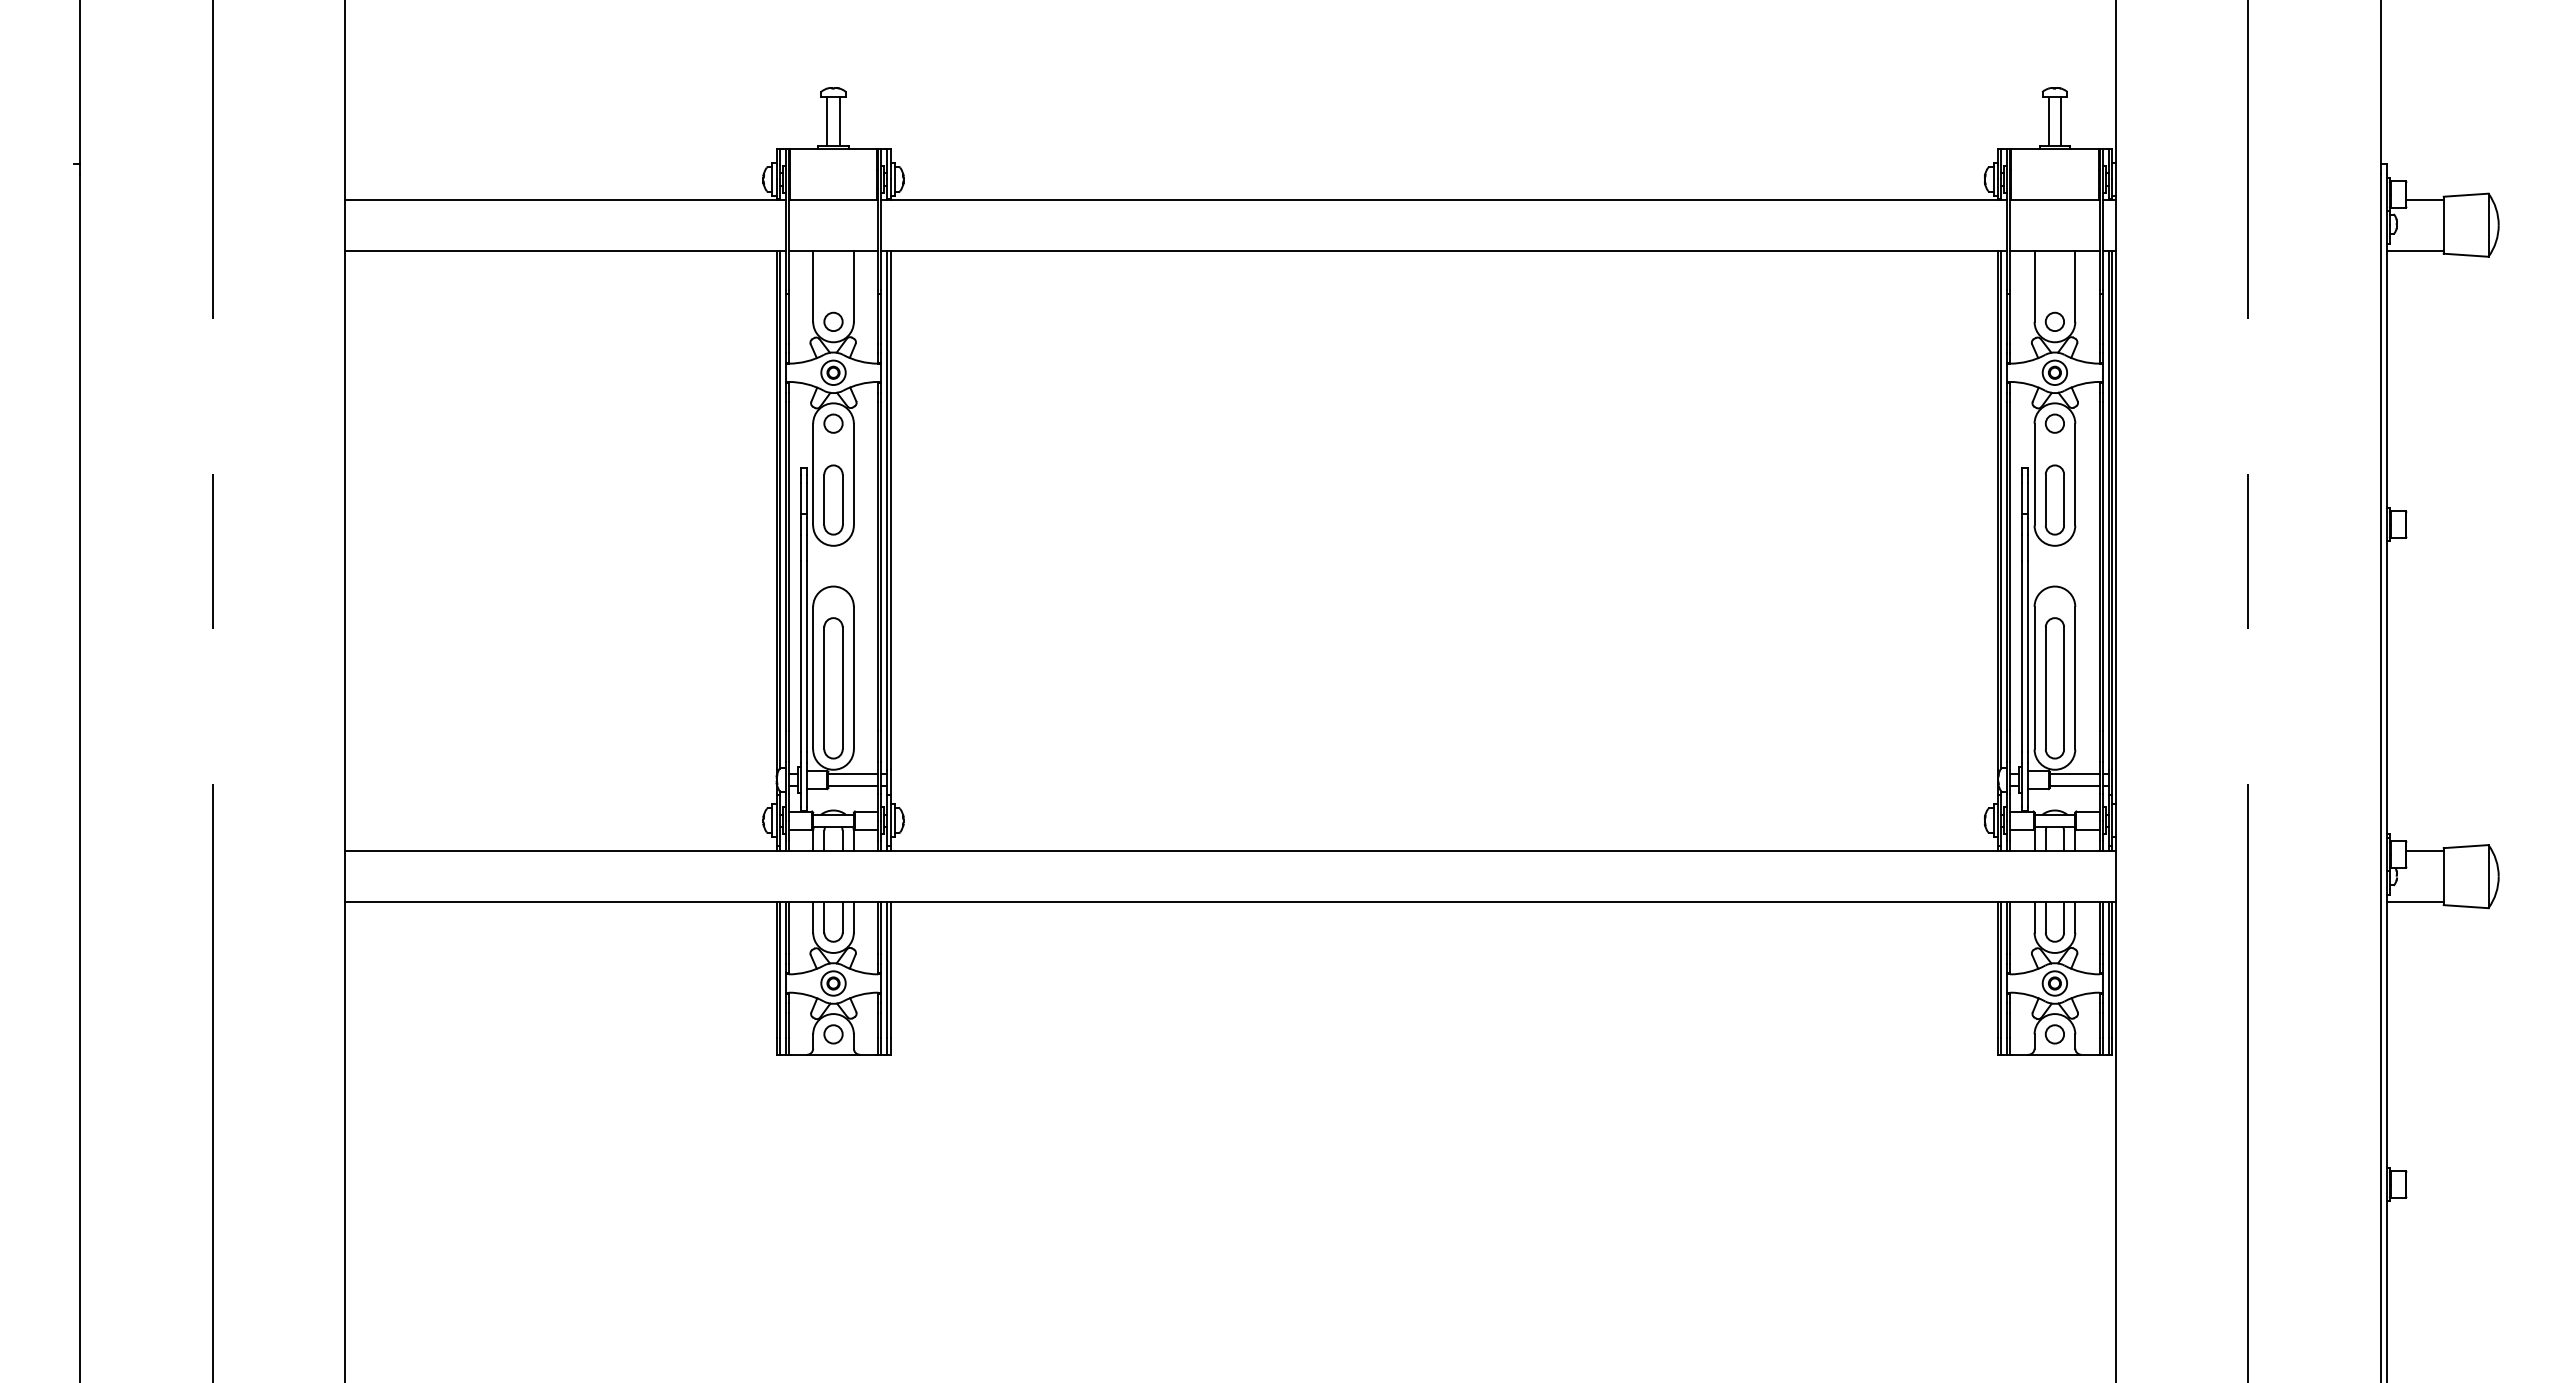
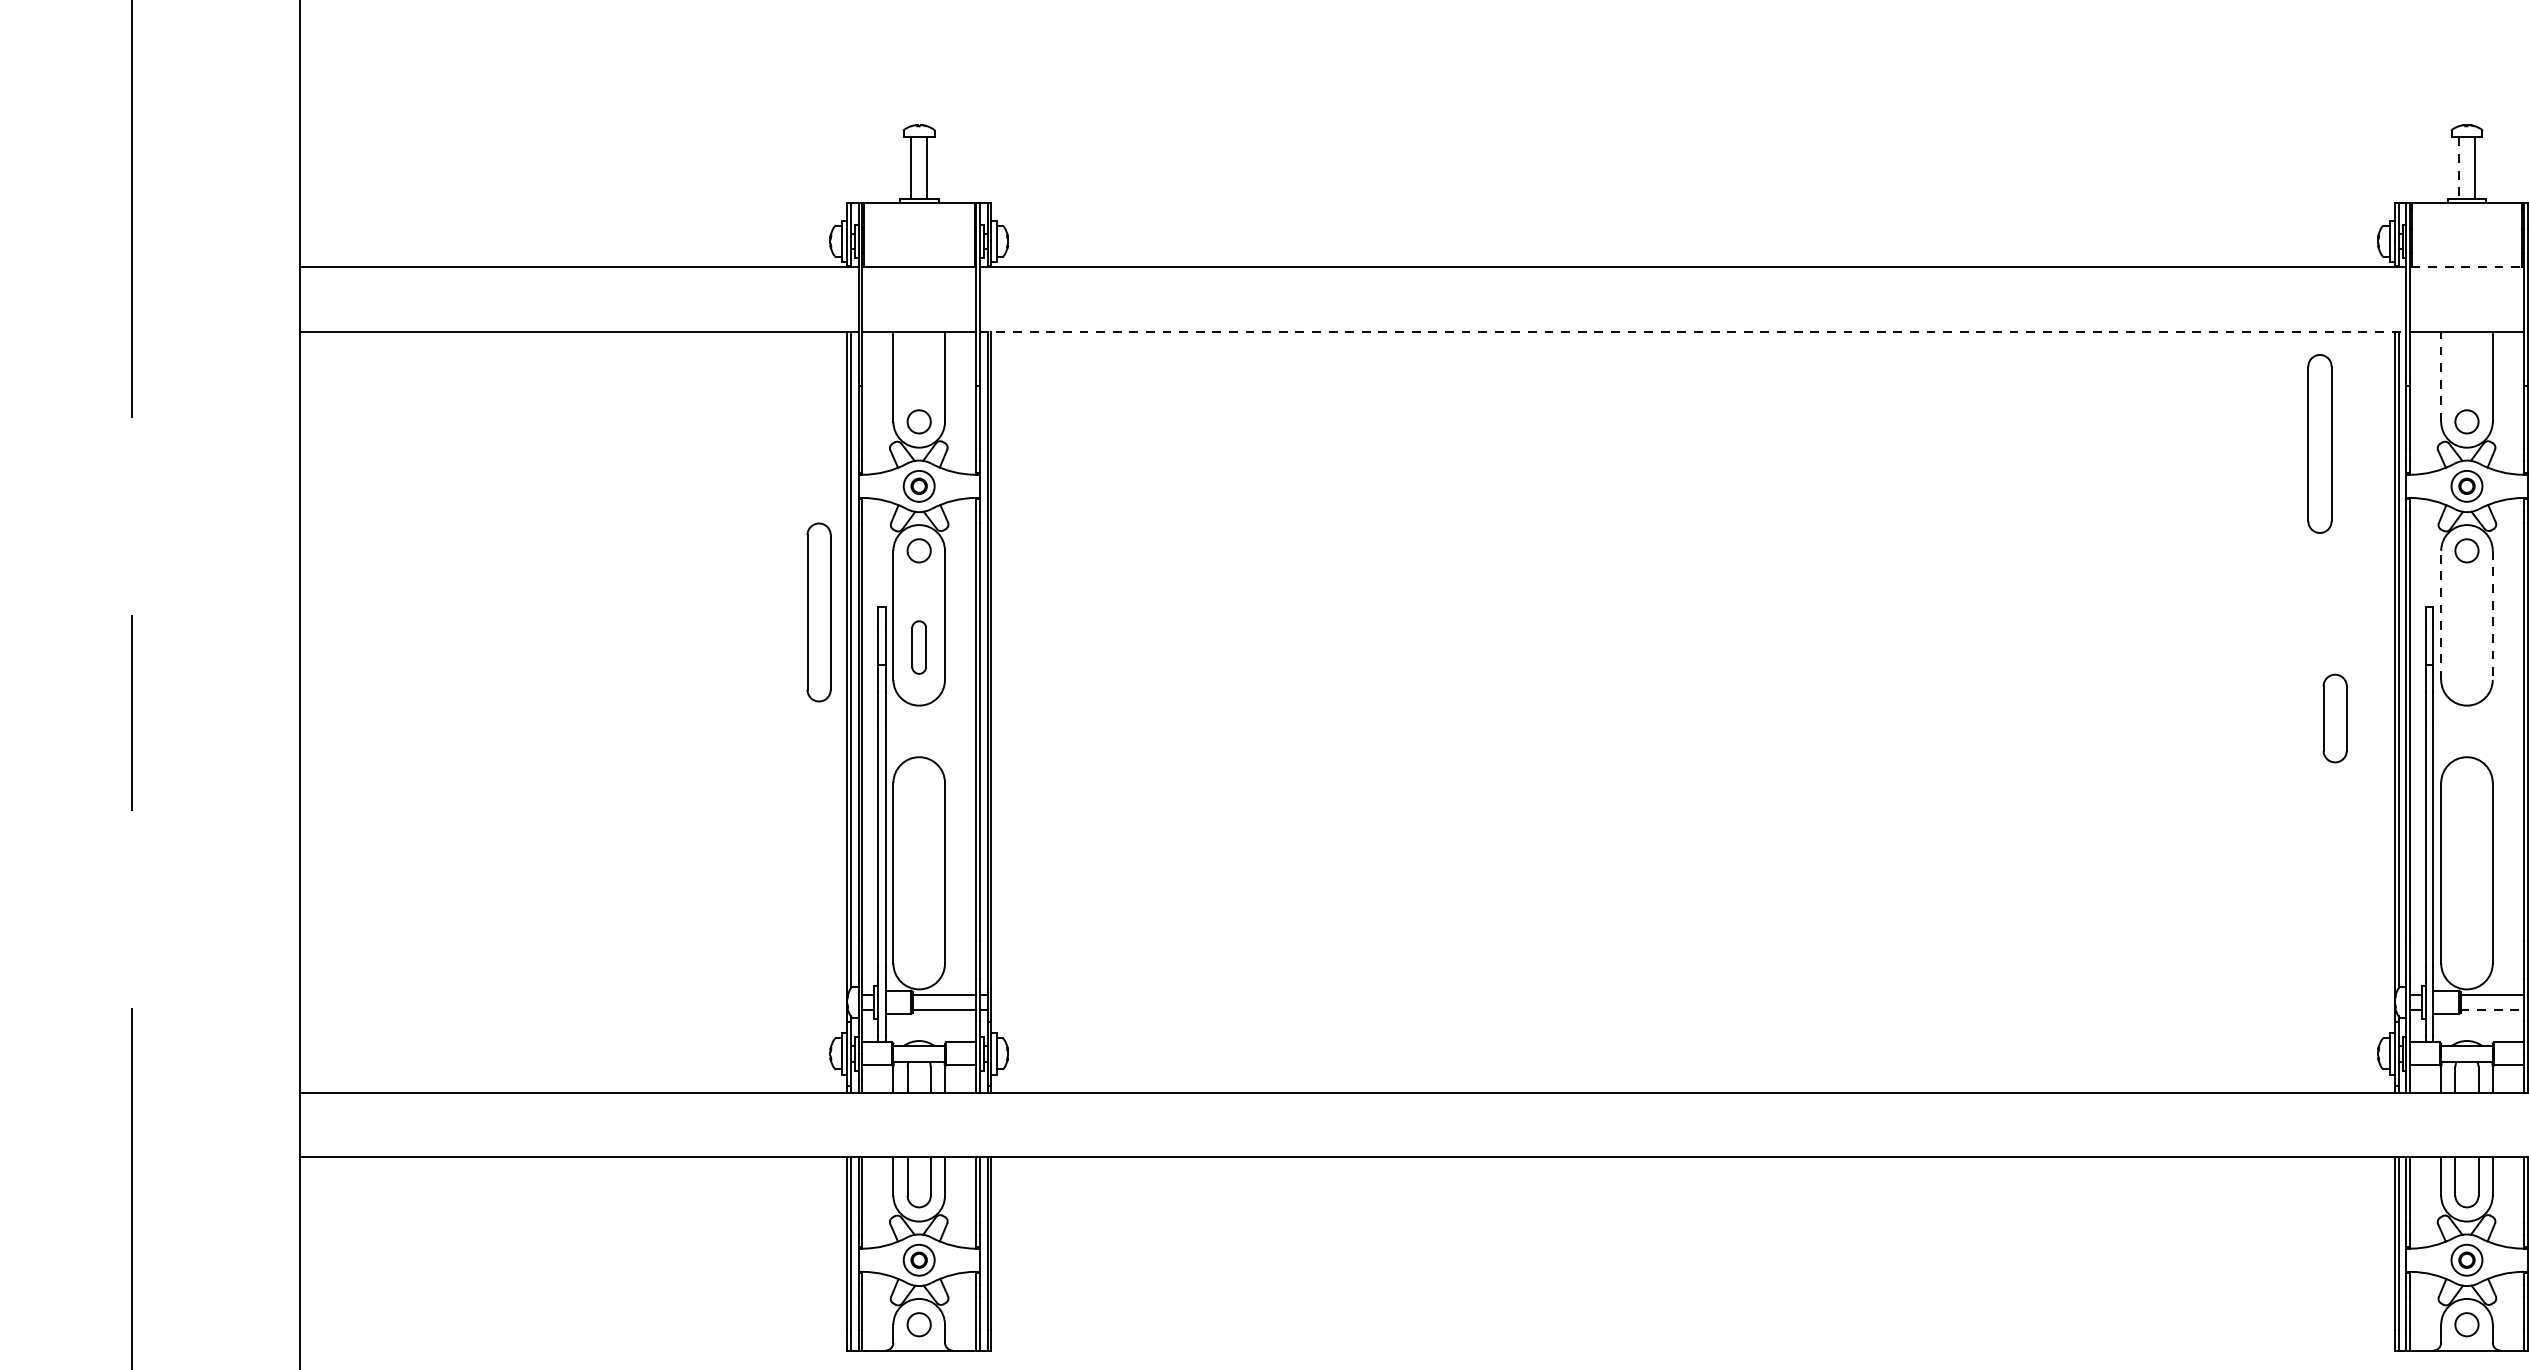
line: (2048, 122) -> (2458, 169), solid -> dashed
line: (2054, 199) -> (2466, 266), solid -> dashed
line: (1444, 250) -> (1693, 331), solid -> dashed
line: (2034, 286) -> (2441, 376), solid -> dashed
line: (2034, 474) -> (2441, 615), solid -> dashed
line: (2075, 474) -> (2493, 615), solid -> dashed
part: (833, 499) -> (919, 646), size x0.6
part: (2054, 499) -> (2334, 717), moved
part: (833, 688) -> (819, 612), moved
part: (2054, 688) -> (2319, 444), moved
line: (2074, 786) -> (2491, 1010), solid -> dashed

